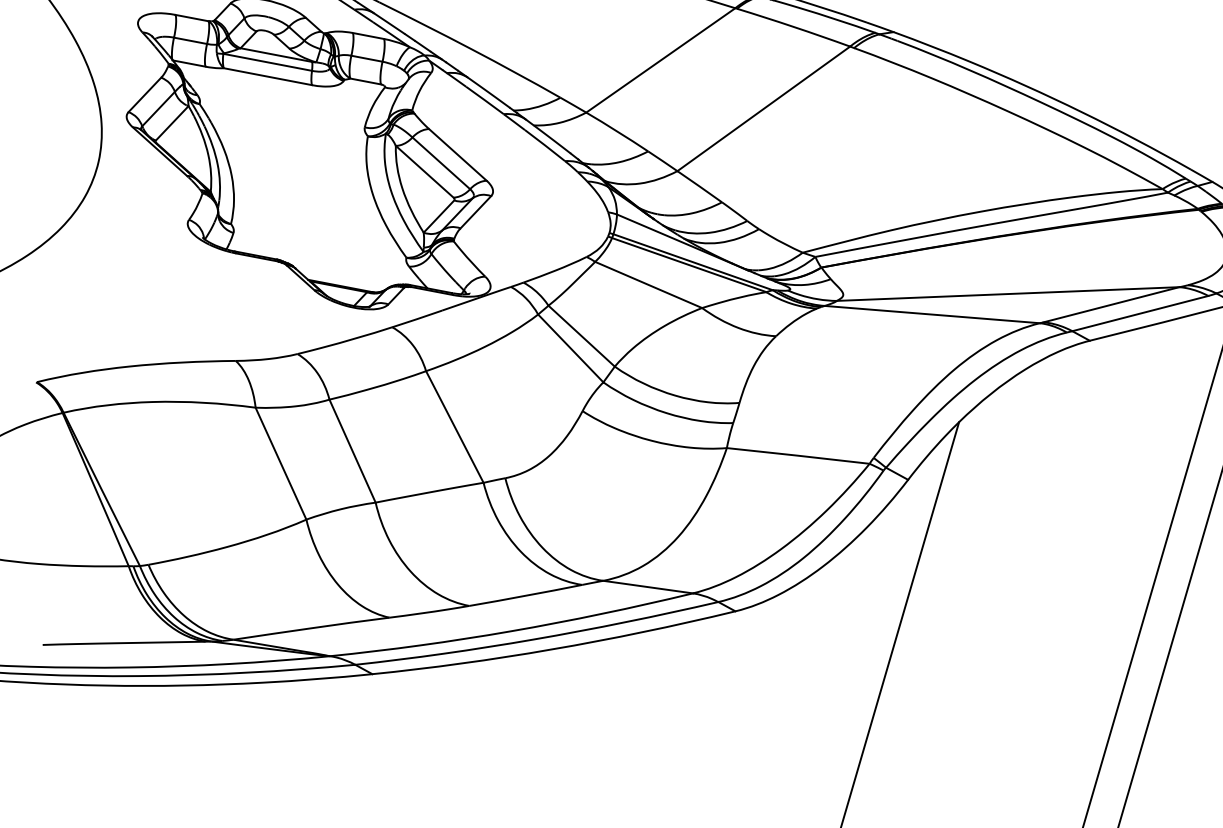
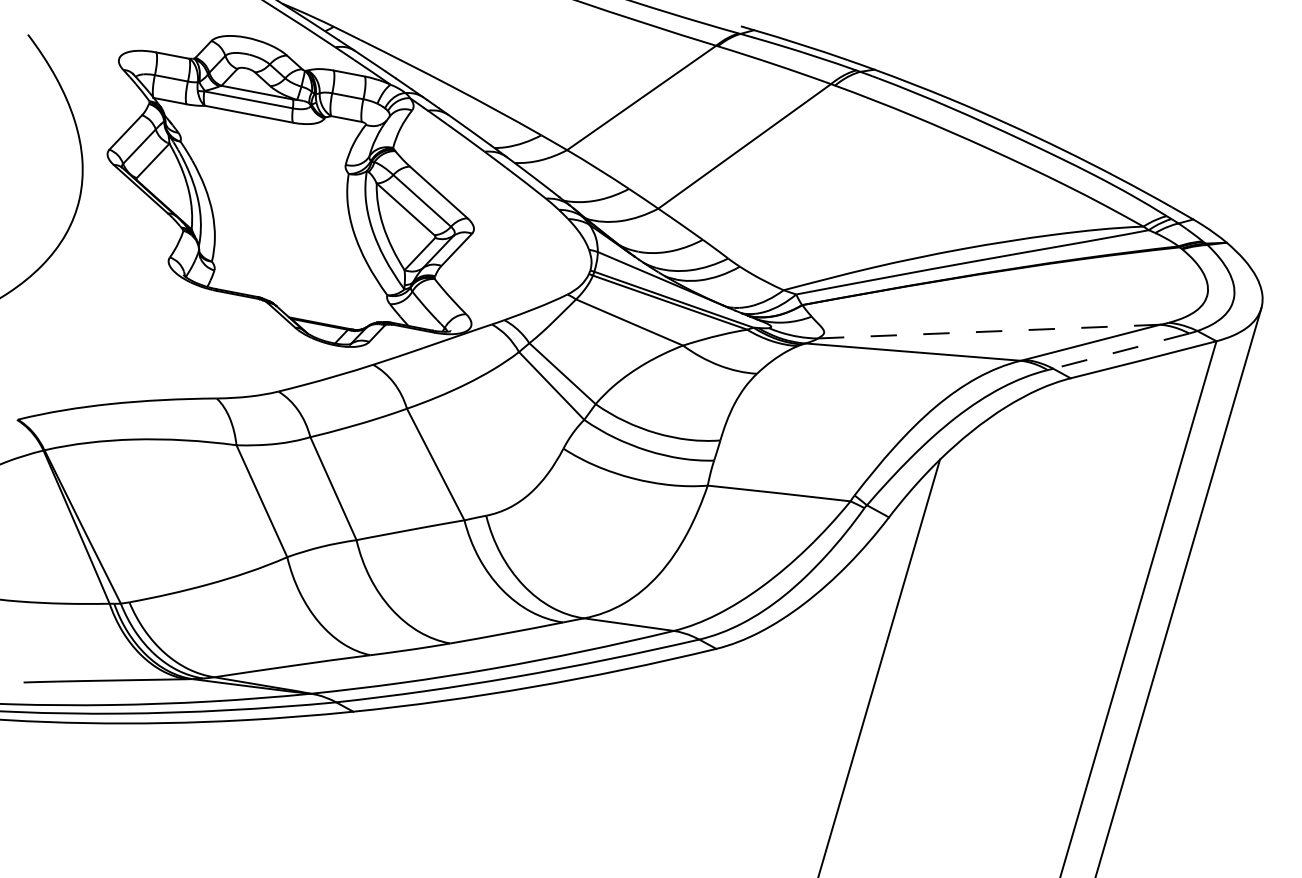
line: (1007, 293) -> (988, 331), solid -> dashed
line: (1139, 313) -> (1120, 351), solid -> dashed

